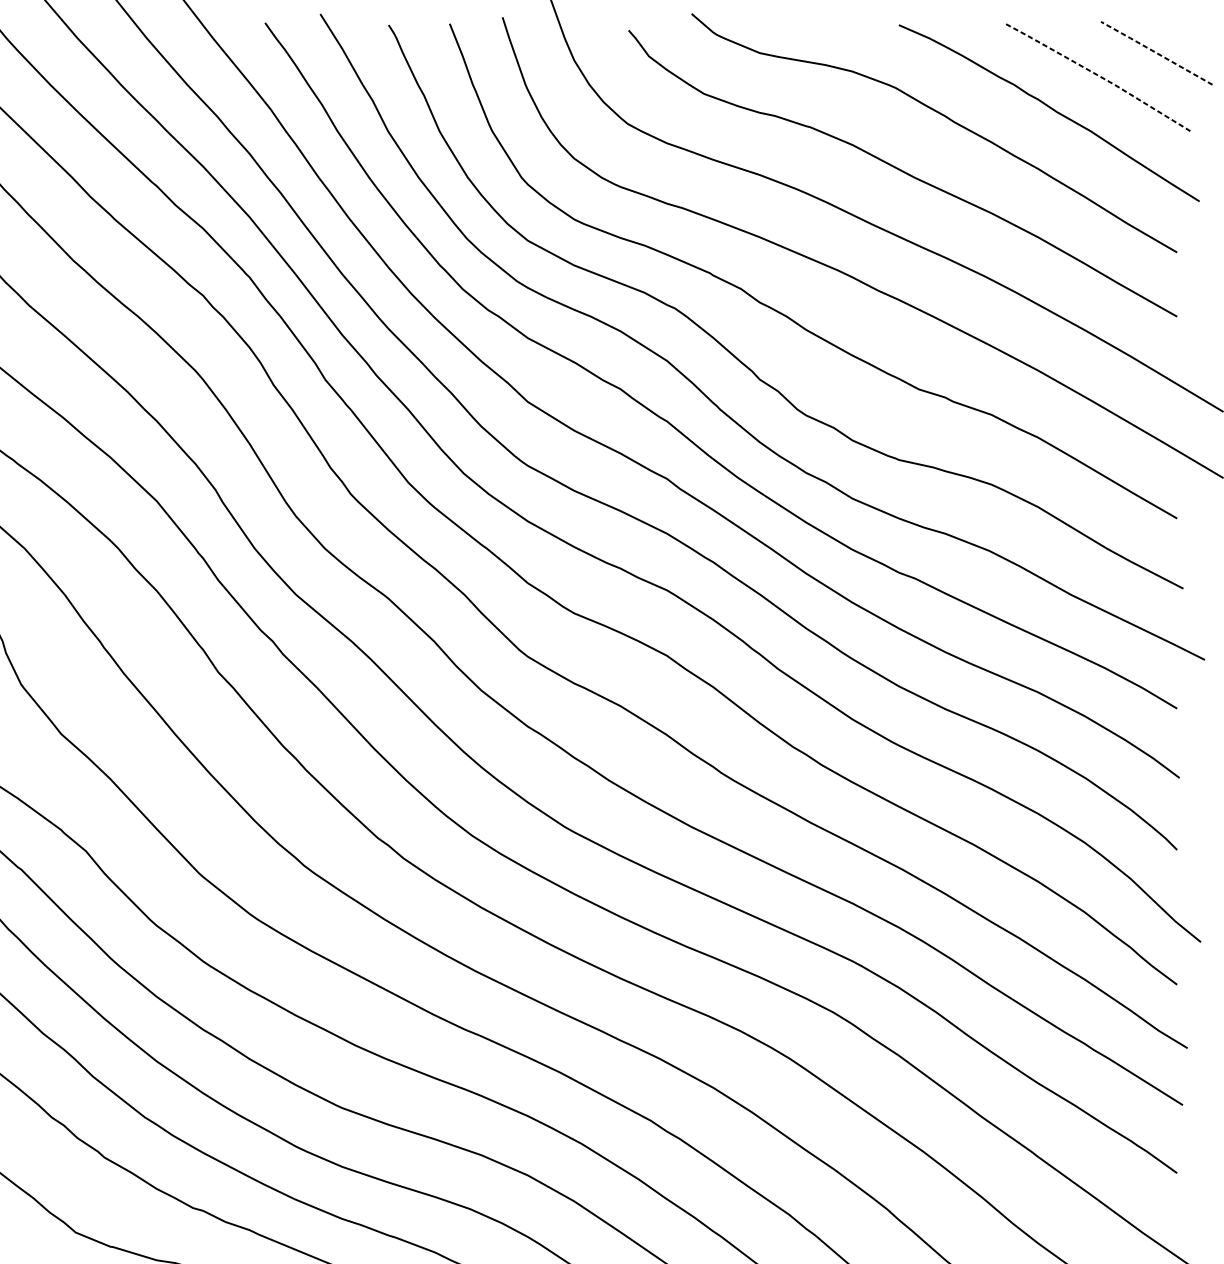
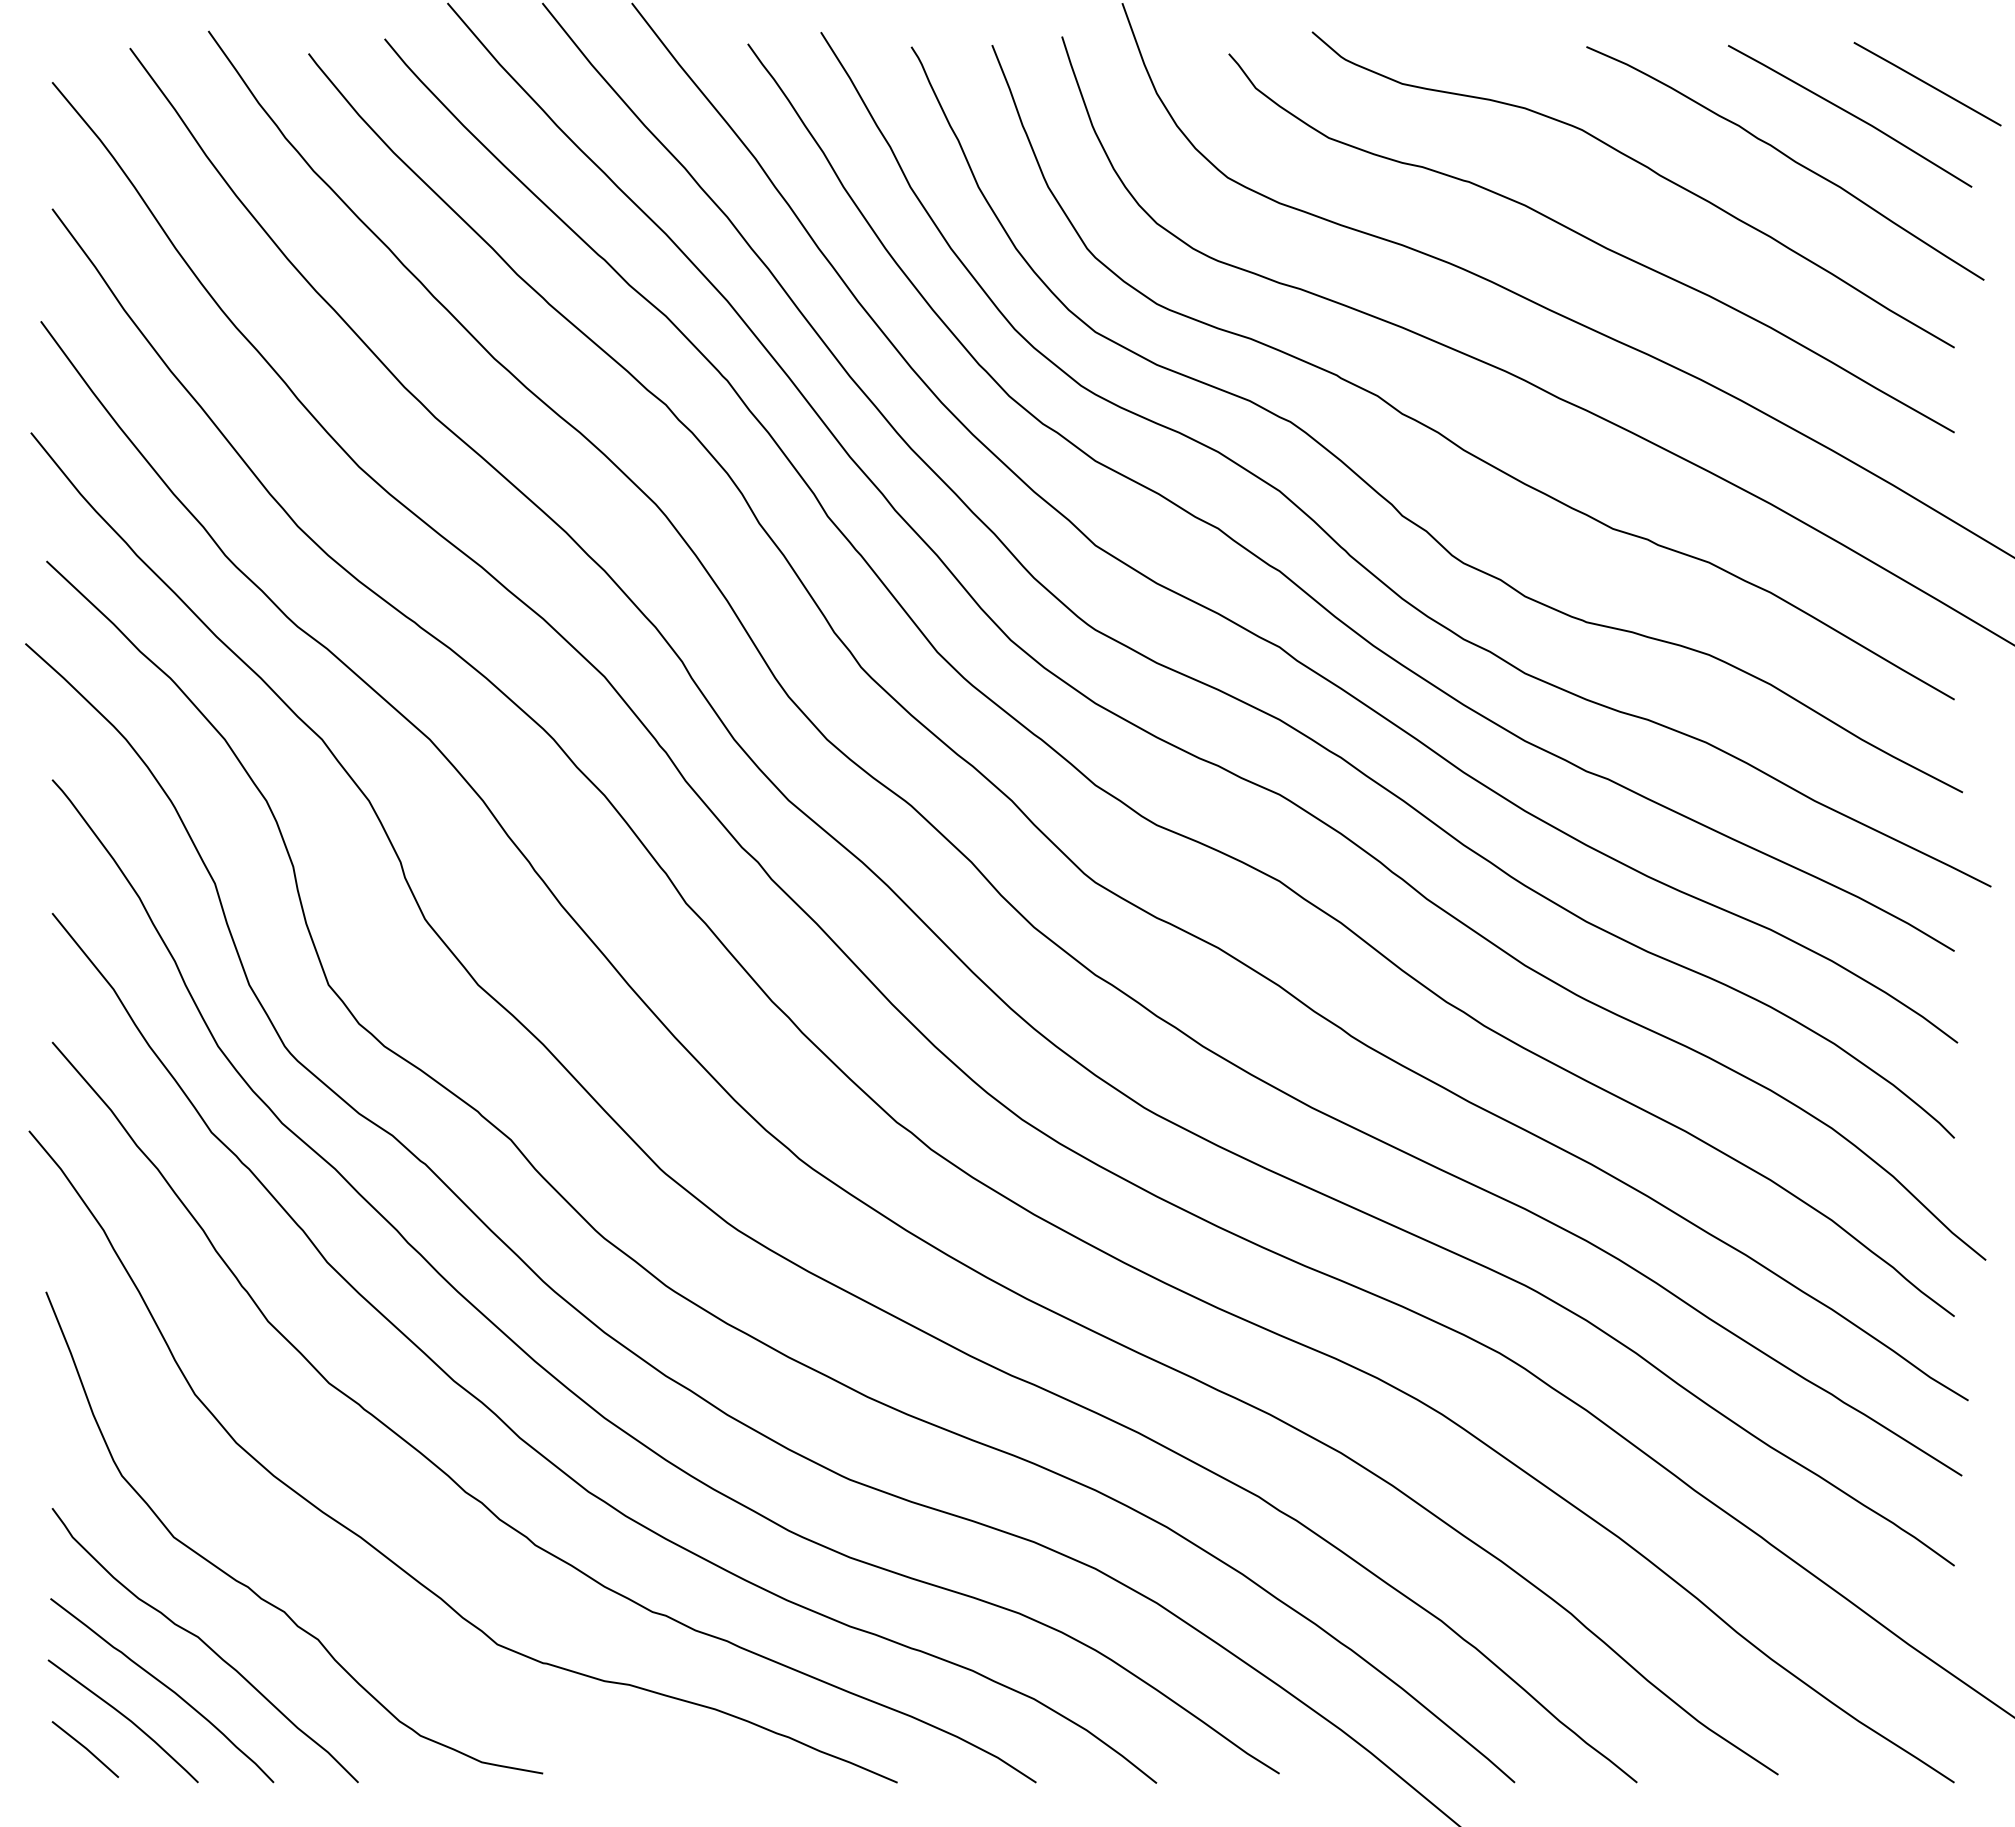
line: (1155, 52) -> (1926, 83), dashed -> solid
line: (1099, 76) -> (1851, 114), dashed -> solid

